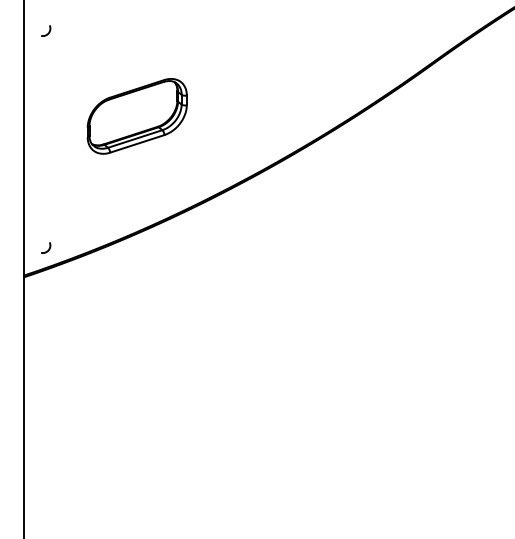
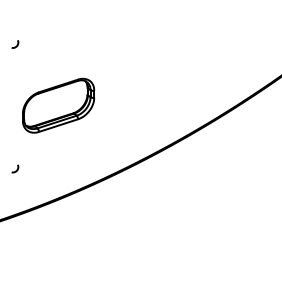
part: (136, 116) -> (58, 105), moved
arc: (48, 248) -> (16, 169), moved

